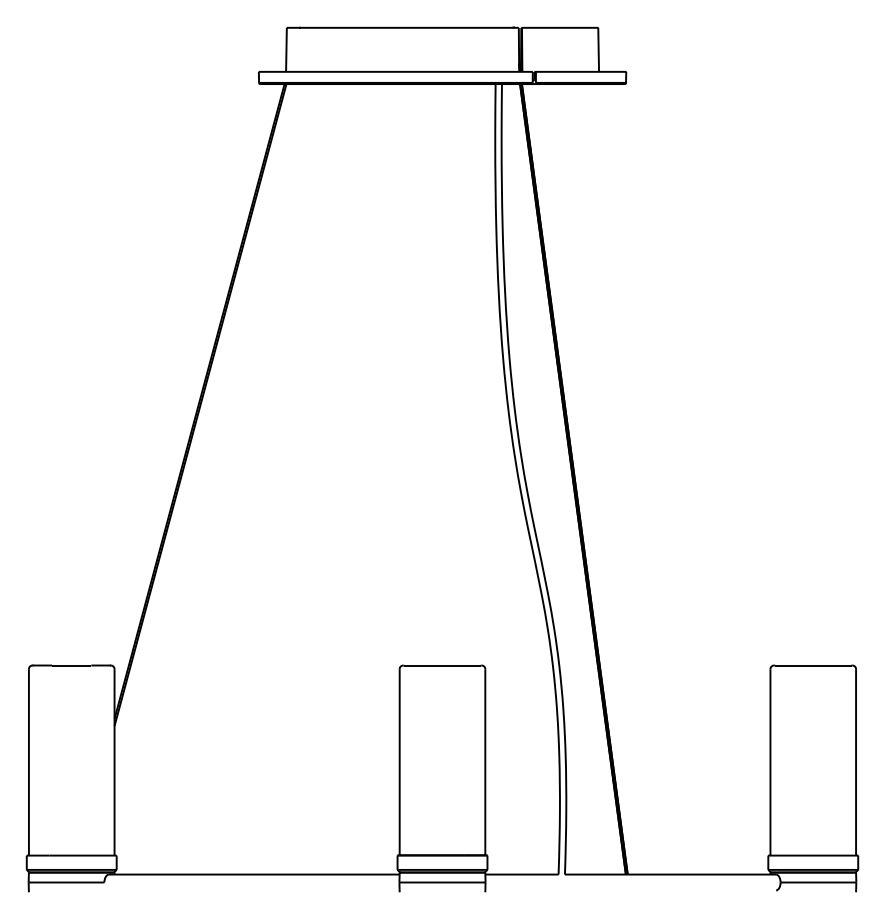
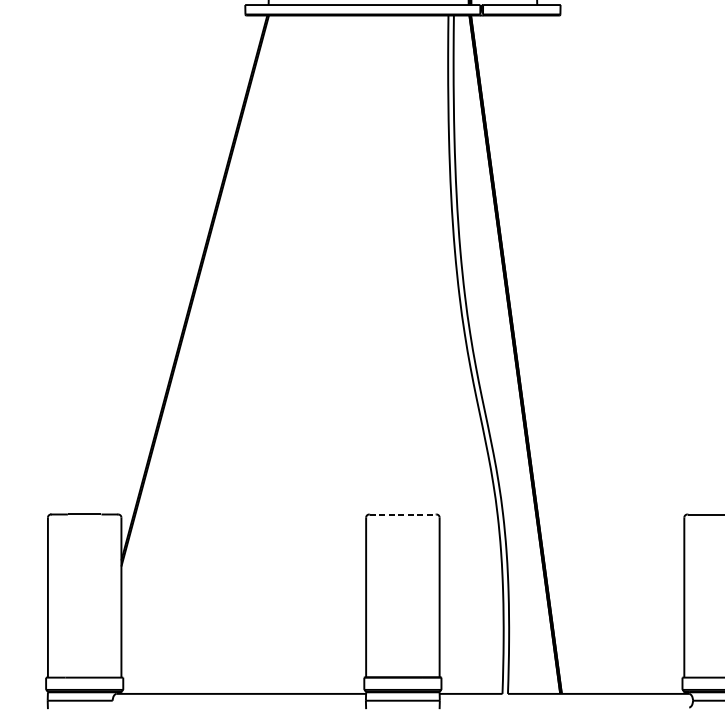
line: (442, 665) -> (402, 514), solid -> dashed

